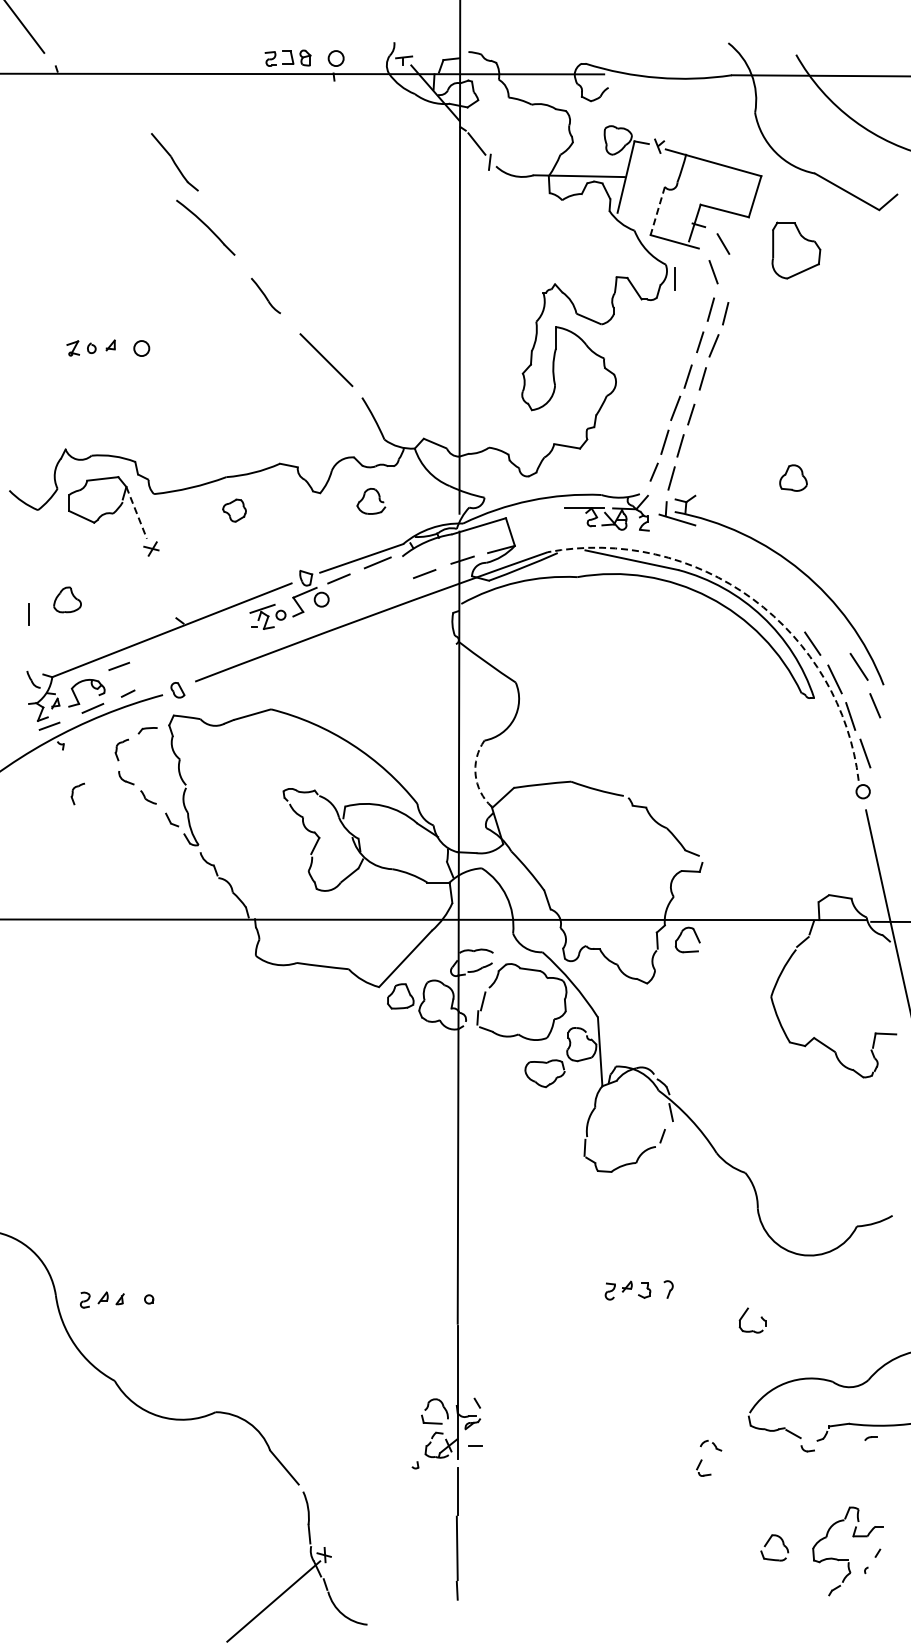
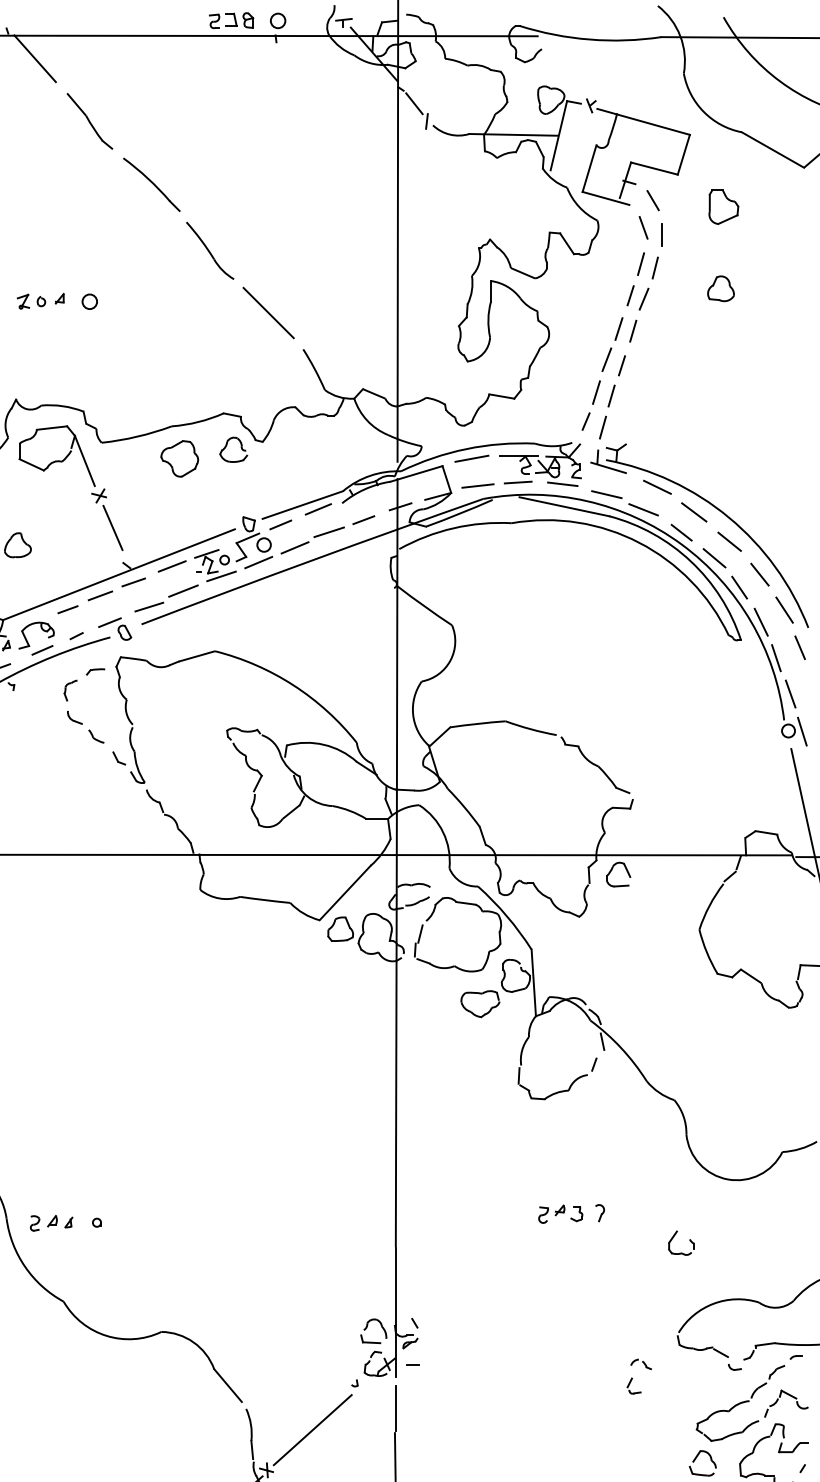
line: (84, 97) -> (34, 58), added
part: (174, 162) -> (89, 121), moved
line: (657, 211) -> (589, 169), dashed -> solid
part: (796, 250) -> (723, 206), size x0.62
line: (674, 278) -> (661, 233), moved
part: (265, 295) -> (209, 250), size x1.67
part: (793, 477) -> (721, 288), moved
part: (378, 499) -> (240, 447), moved
part: (234, 510) -> (179, 458), size x1.67
line: (536, 510) -> (472, 458), added
line: (136, 512) -> (84, 460), dashed -> solid
line: (583, 535) -> (517, 482), added
line: (629, 536) -> (562, 483), added
line: (542, 538) -> (477, 485), added
line: (727, 539) -> (657, 486), added
line: (675, 547) -> (606, 494), added
line: (713, 563) -> (643, 509), added
line: (765, 565) -> (693, 511), added
line: (165, 581) -> (112, 527), added
line: (388, 586) -> (328, 532), added
line: (752, 586) -> (681, 532), added
line: (802, 595) -> (729, 540), added
arc: (752, 599) -> (681, 544), dashed -> solid
line: (353, 602) -> (294, 547), added
line: (786, 612) -> (714, 557), added
line: (316, 617) -> (259, 562), added
line: (226, 621) -> (171, 566), added
line: (833, 630) -> (759, 574), added
line: (277, 632) -> (221, 576), added
line: (186, 638) -> (133, 582), added
line: (238, 647) -> (183, 591), added
line: (152, 651) -> (100, 595), added
line: (202, 663) -> (148, 606), added
line: (162, 679) -> (109, 622), added
arc: (475, 774) -> (413, 714), dashed -> solid
line: (877, 792) -> (802, 731), added
part: (77, 793) -> (27, 732), removed
part: (825, 1485) -> (752, 1402), added
line: (371, 1513) -> (312, 1430), added

